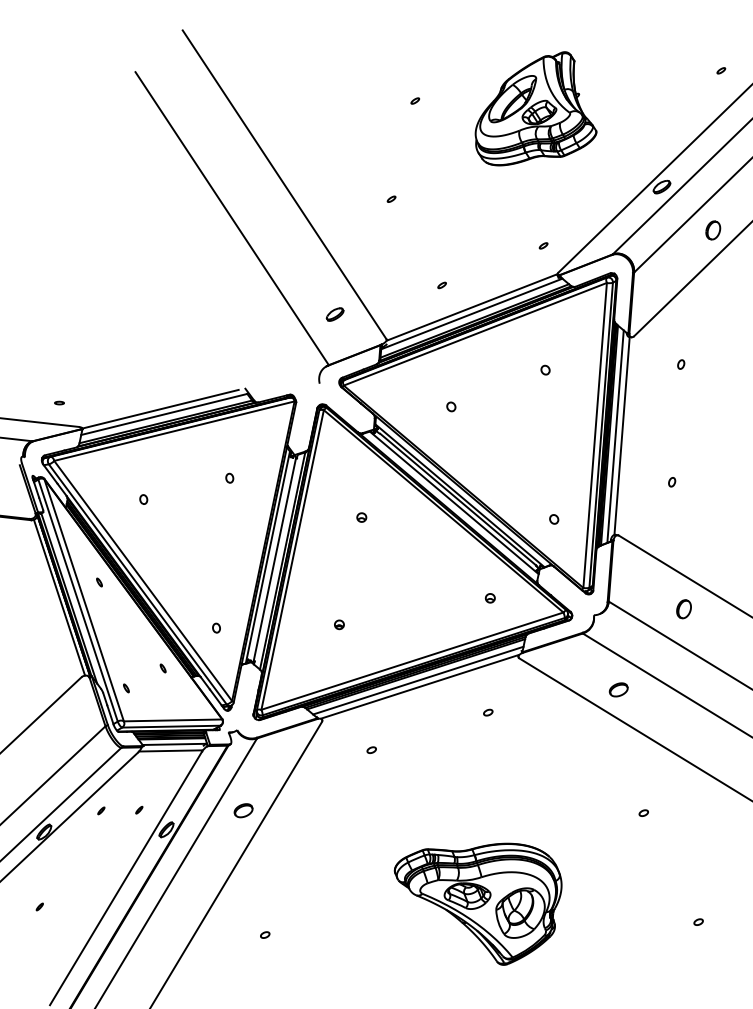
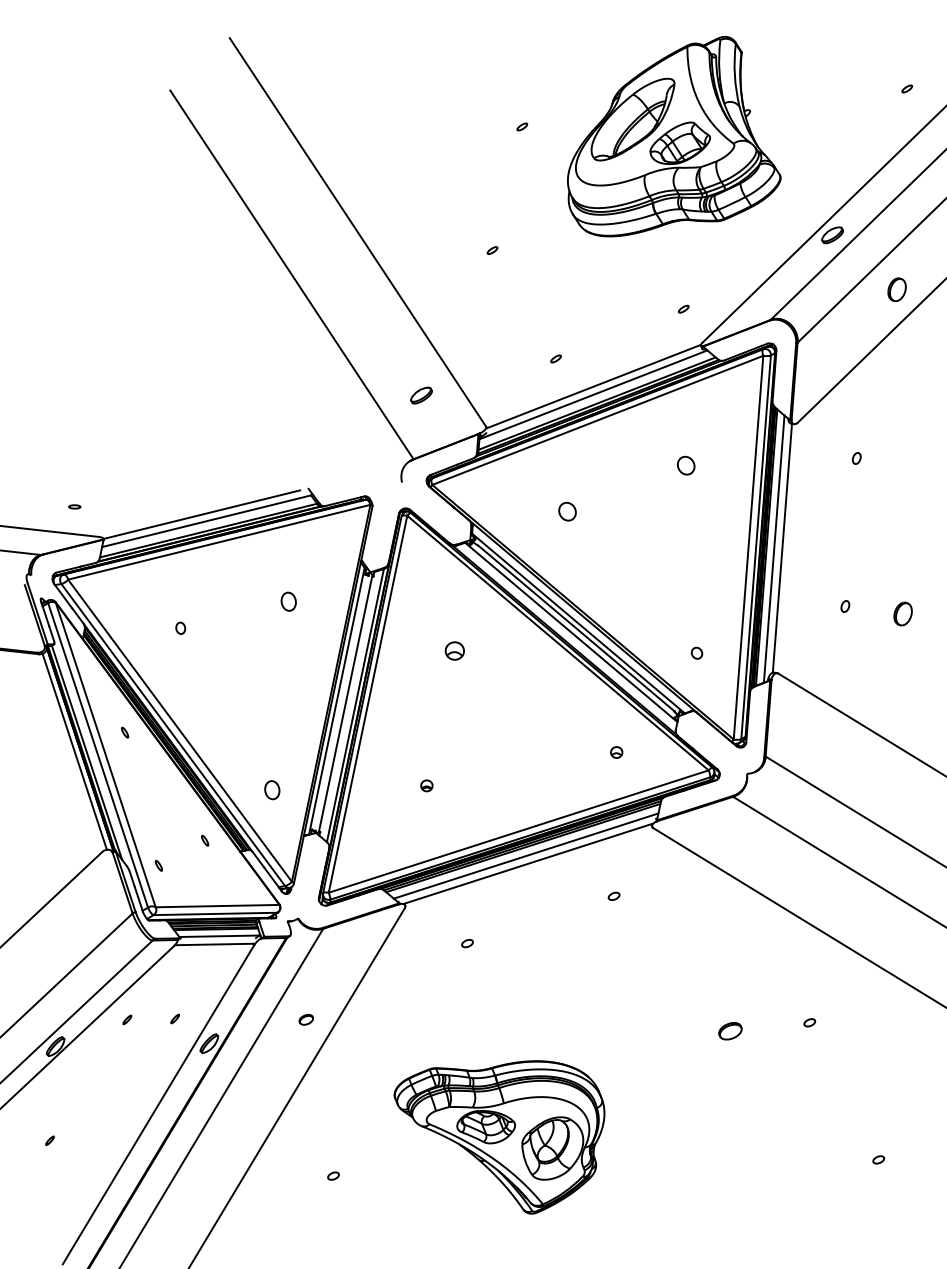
part: (535, 108) -> (673, 136), size x1.4
part: (545, 369) -> (686, 464), size x1.6
part: (451, 406) -> (567, 511), size x1.6
part: (229, 477) -> (288, 600), size x1.6
part: (361, 517) -> (454, 650), size x1.6
part: (683, 609) -> (902, 614), moved
part: (216, 627) -> (272, 789), size x1.6
part: (618, 689) -> (730, 1030), moved
part: (243, 810) -> (306, 1019), size x0.6
part: (477, 903) -> (498, 1136), moved

